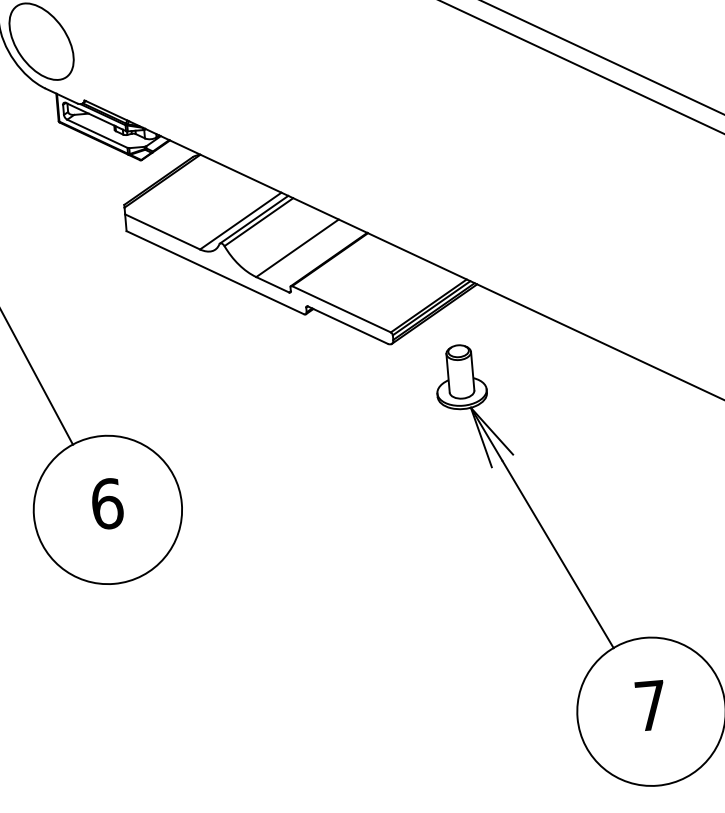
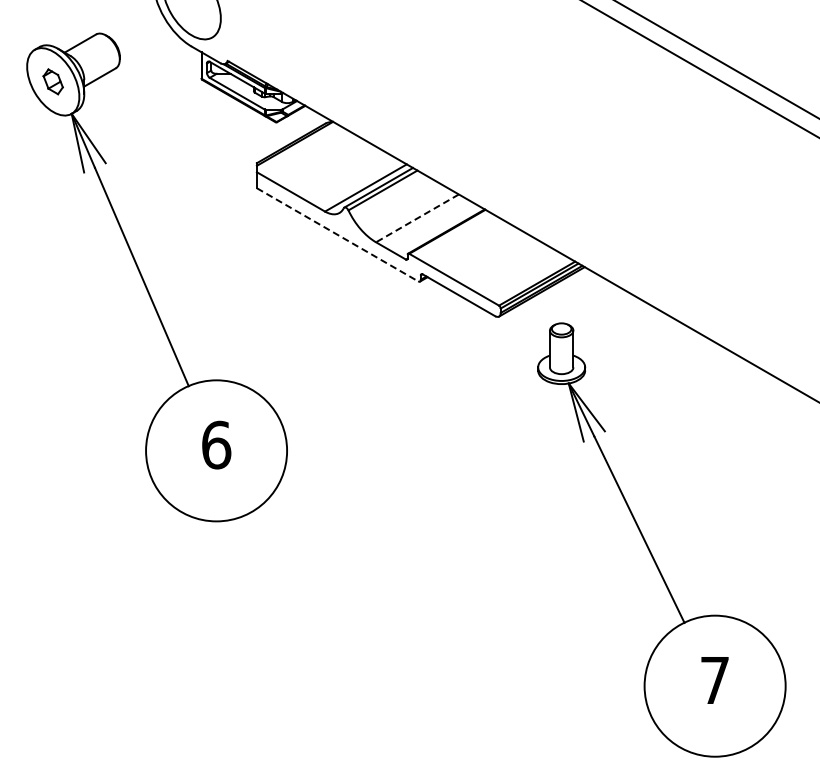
line: (297, 248) -> (417, 218), solid -> dashed
line: (215, 273) -> (337, 235), solid -> dashed

